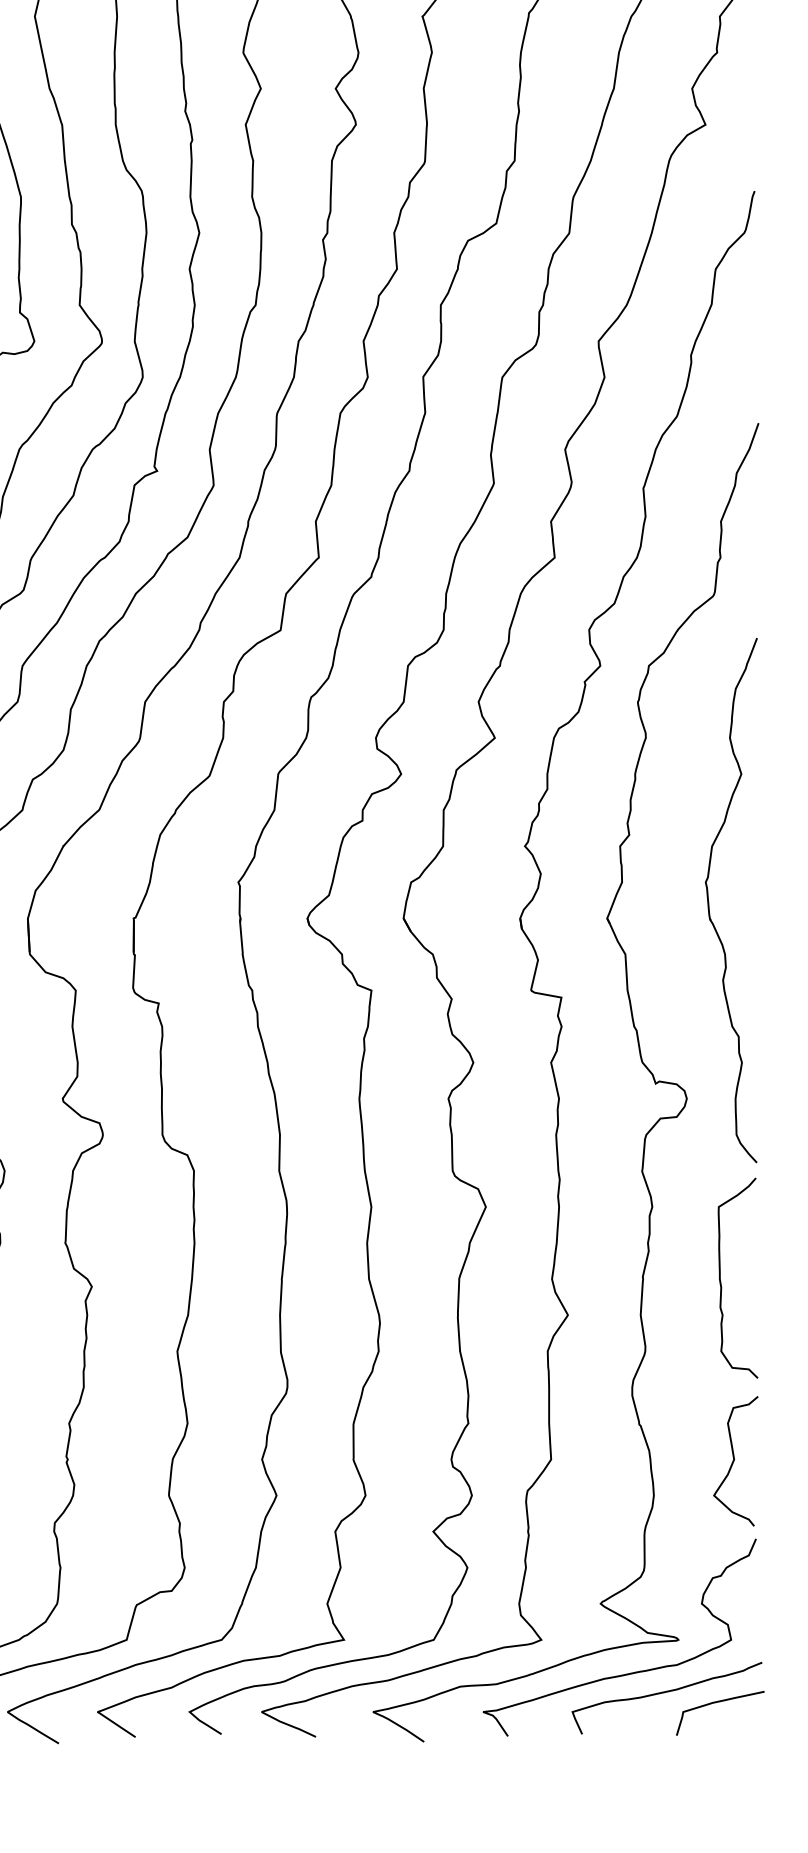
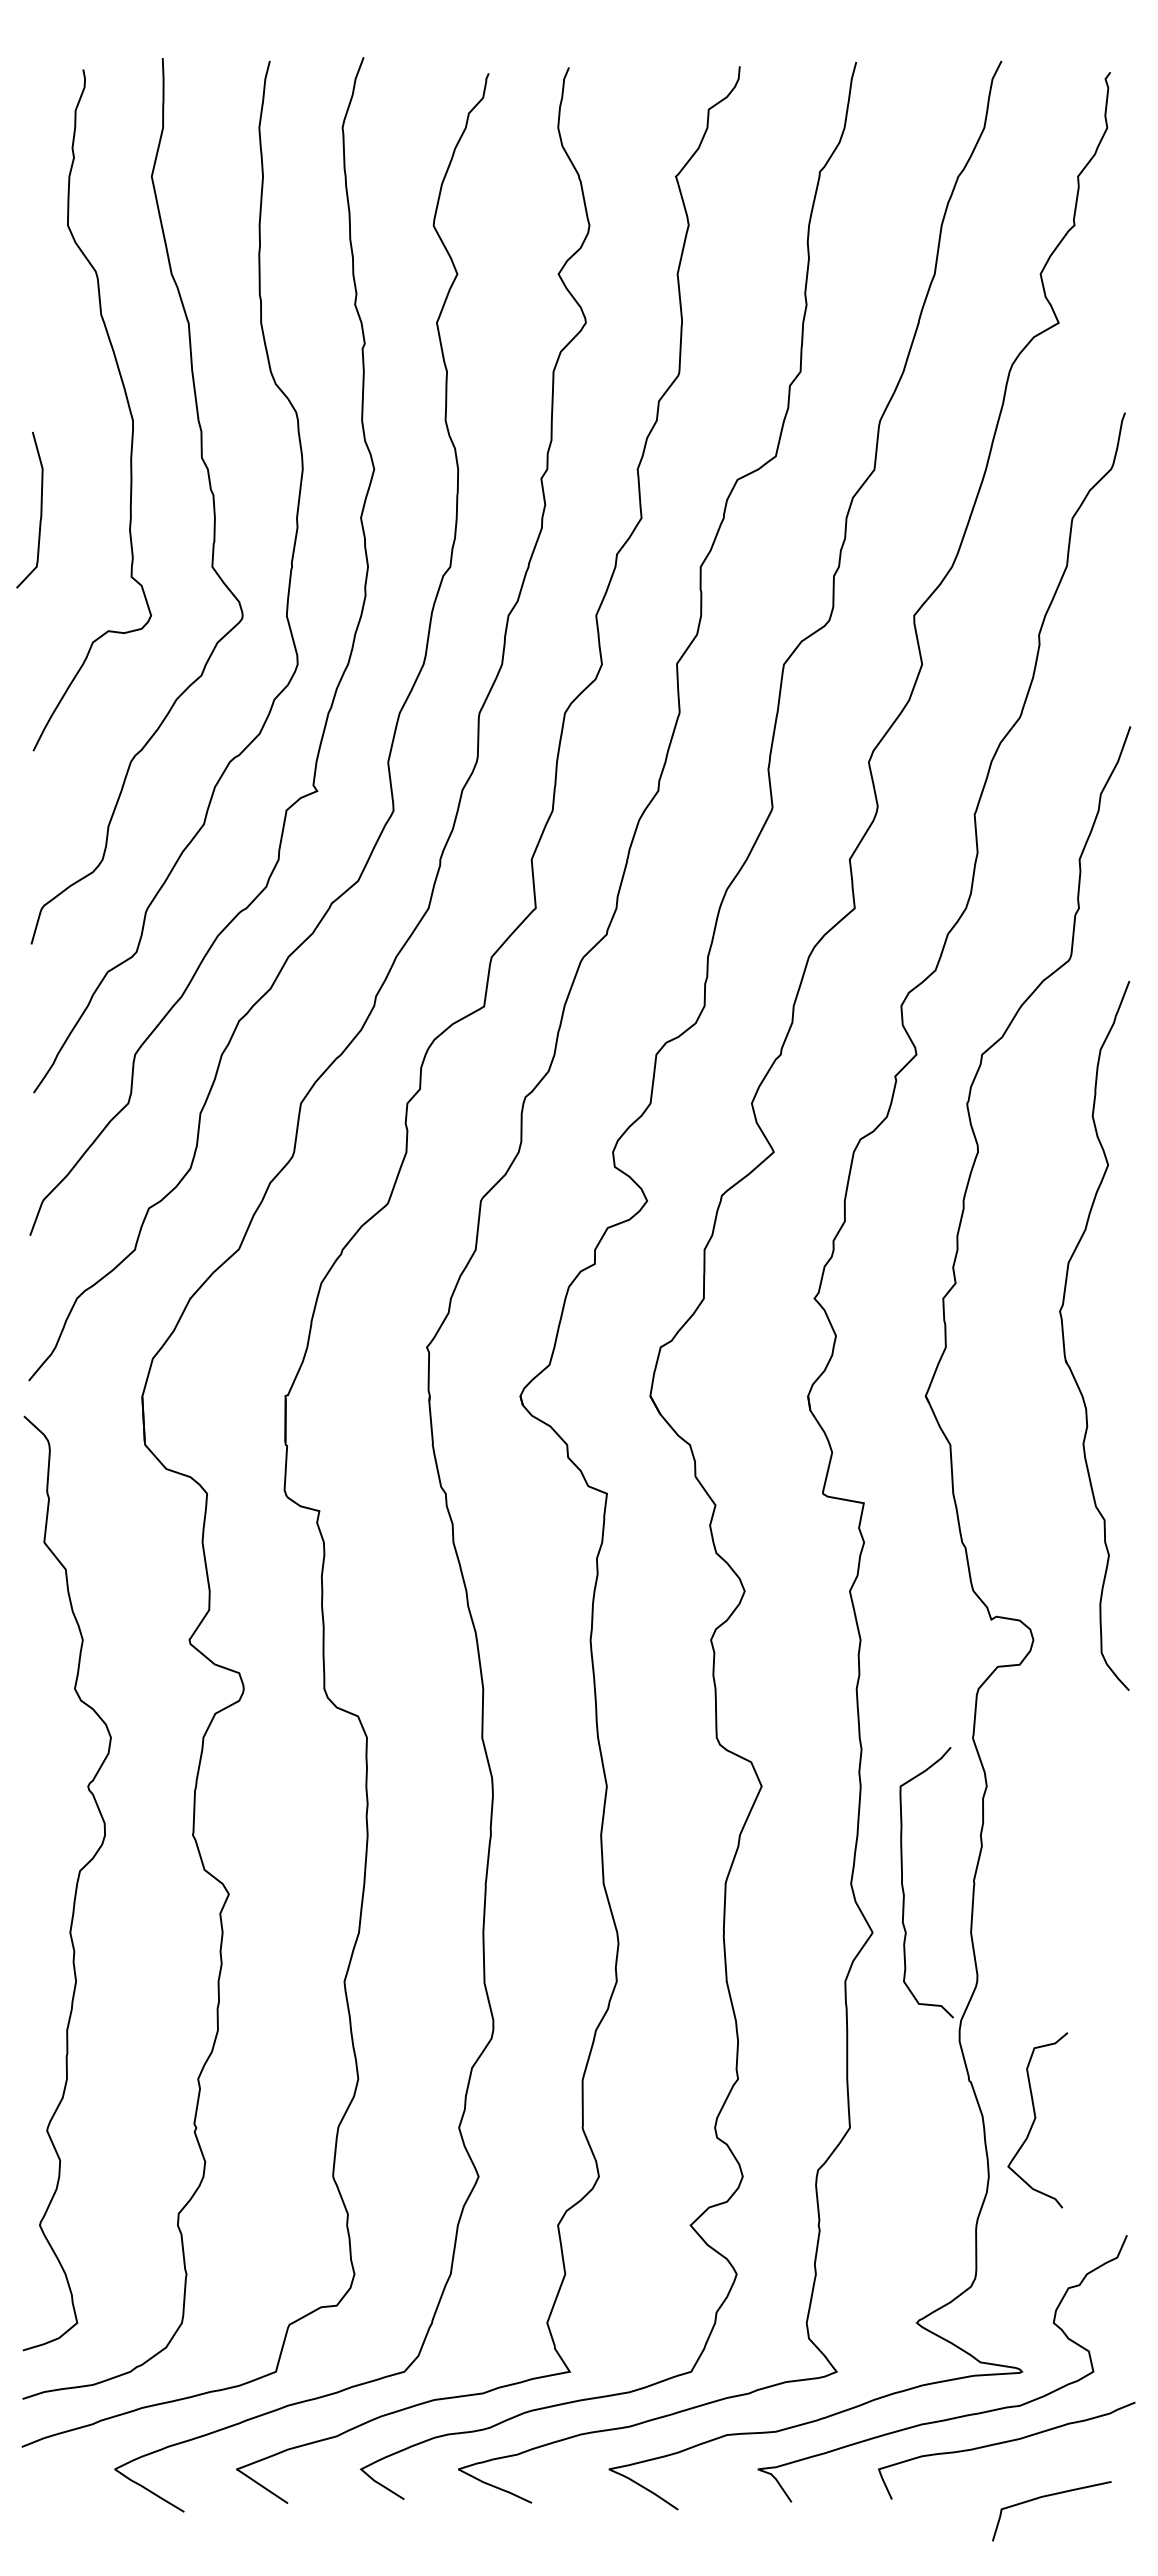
part: (709, 900) -> (1064, 1336), moved
curve: (720, 1280) -> (903, 1885), moved
curve: (734, 1461) -> (1035, 2120), moved
curve: (718, 1702) -> (1049, 2496), moved

